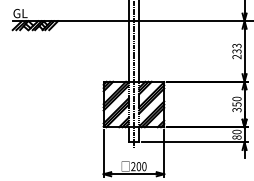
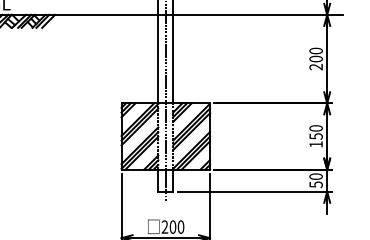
text: (236, 48) -> (315, 54), 233 -> 200
text: (236, 109) -> (315, 143), 350 -> 150
text: (236, 137) -> (315, 184), 80 -> 50

